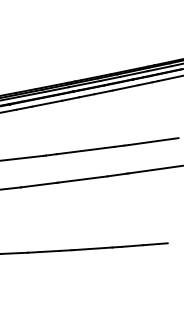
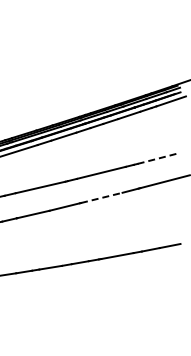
line: (153, 141) -> (158, 158), solid -> dashed
line: (83, 179) -> (102, 197), solid -> dashed

